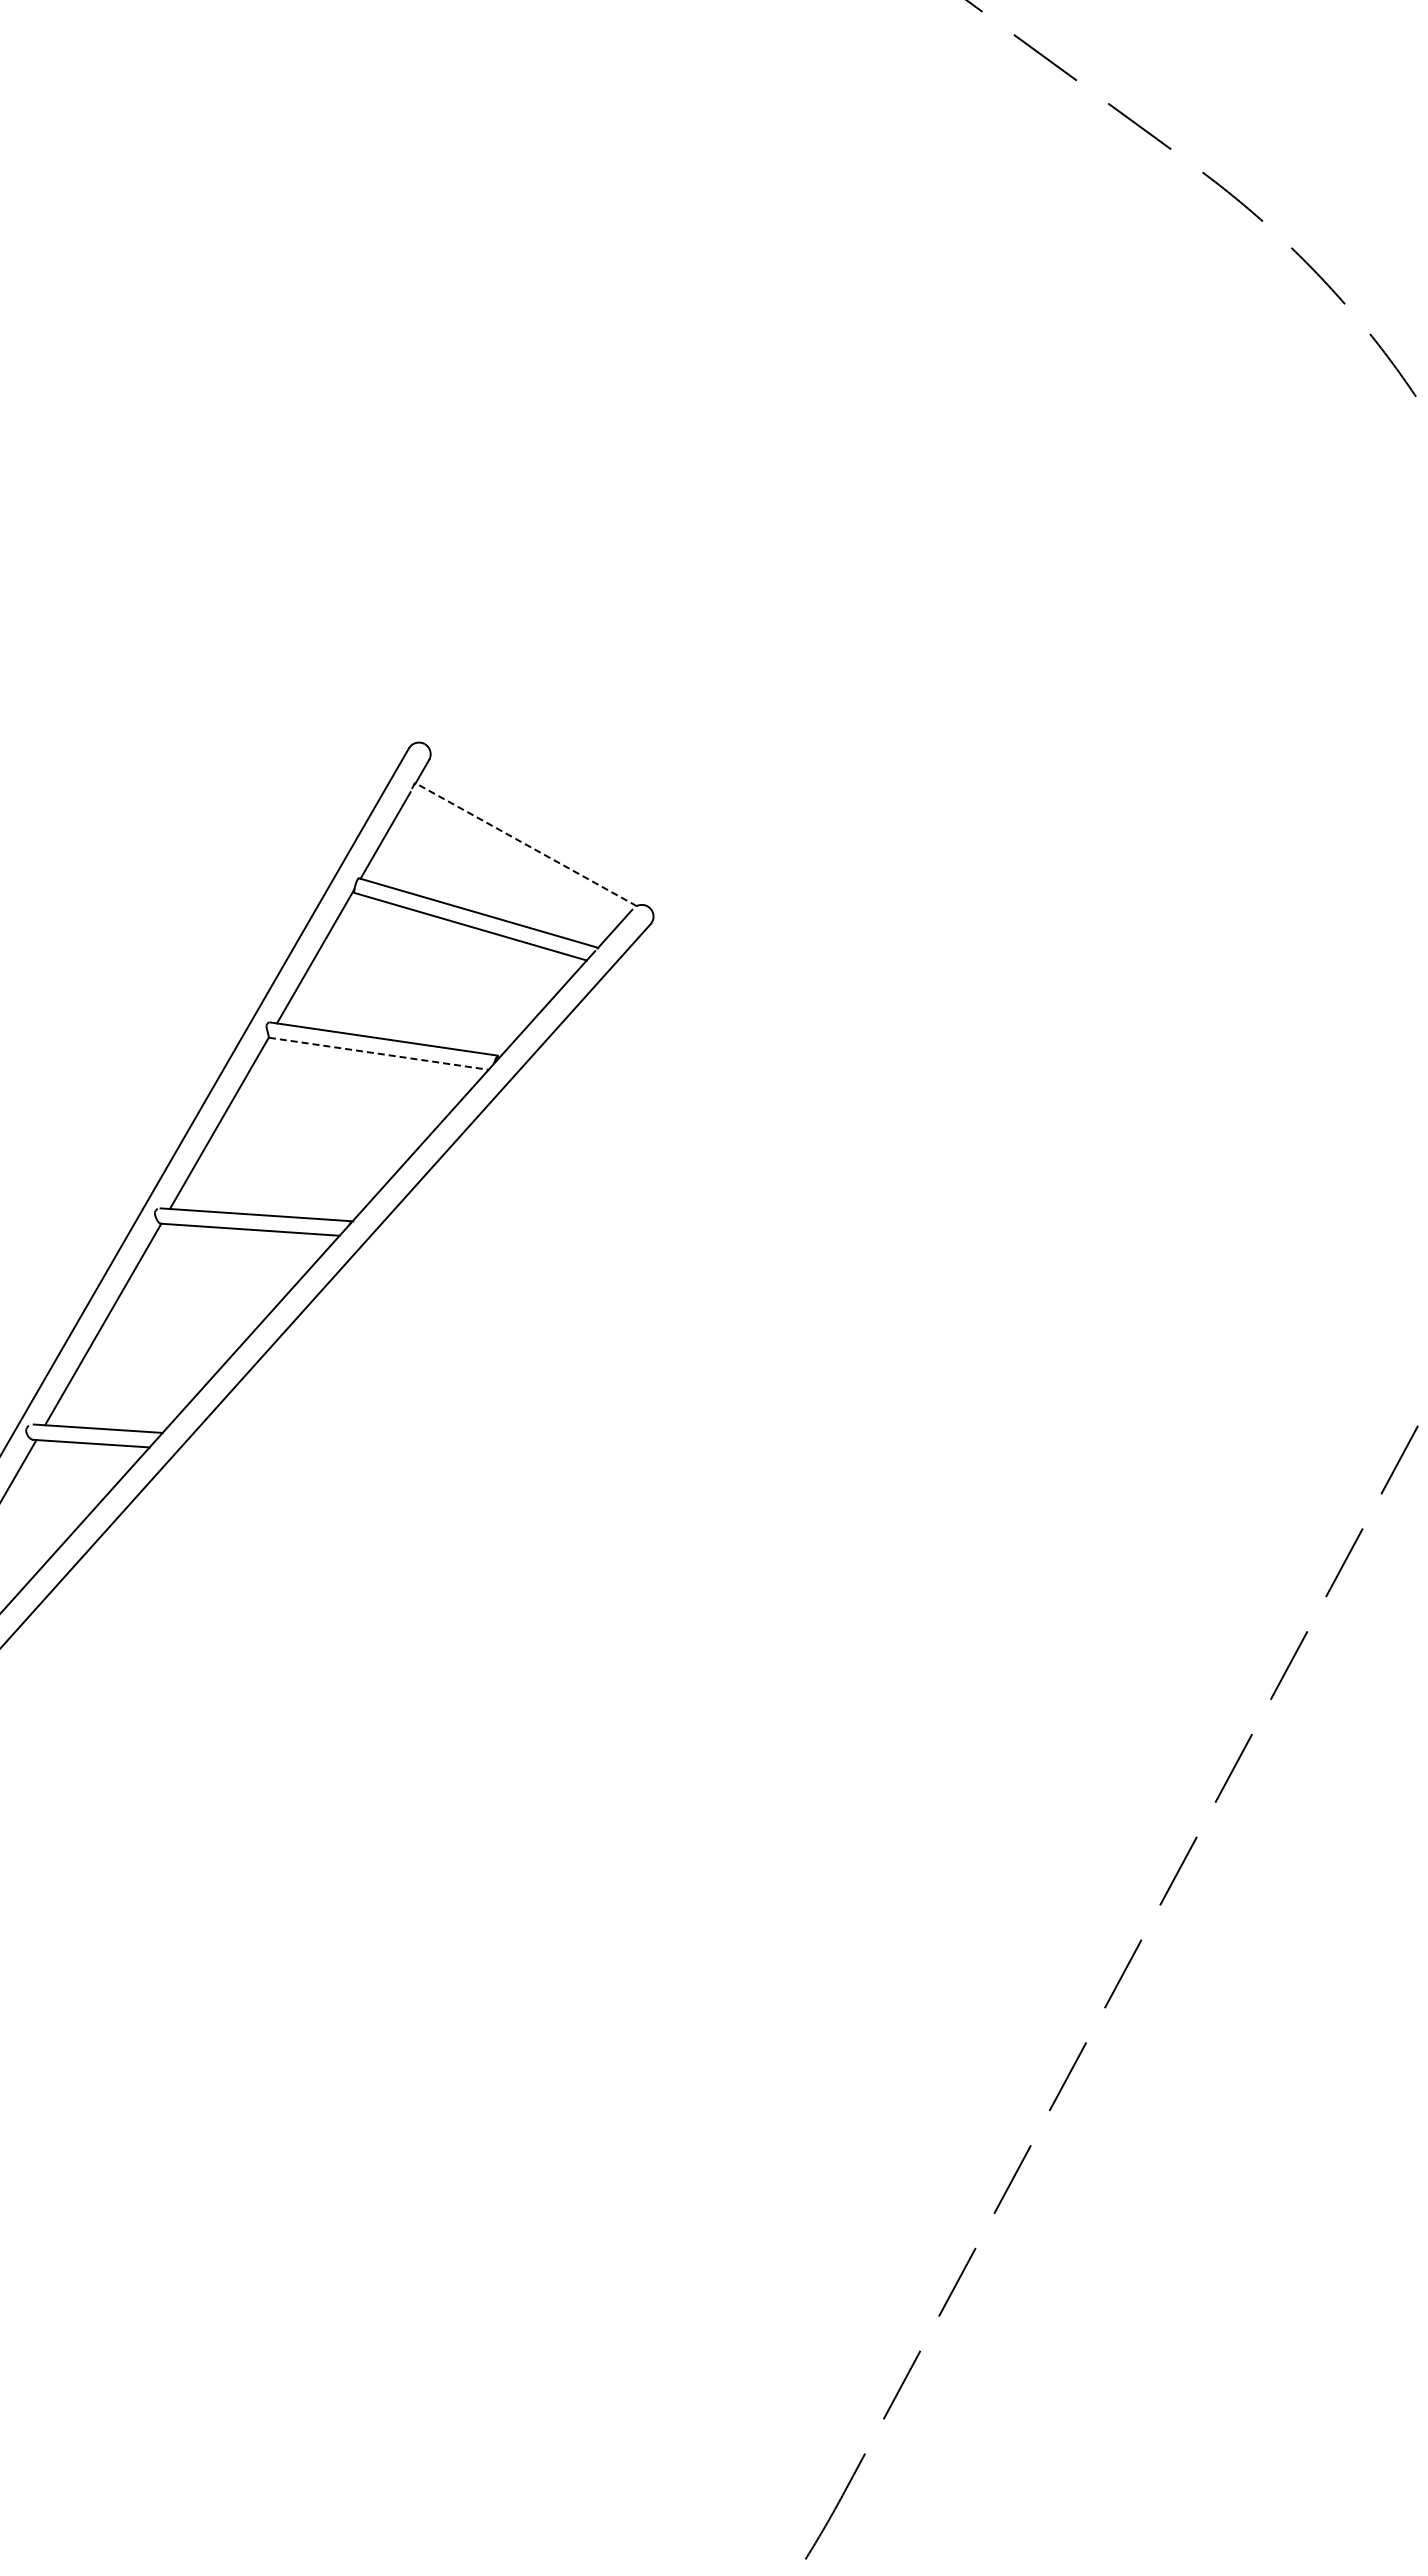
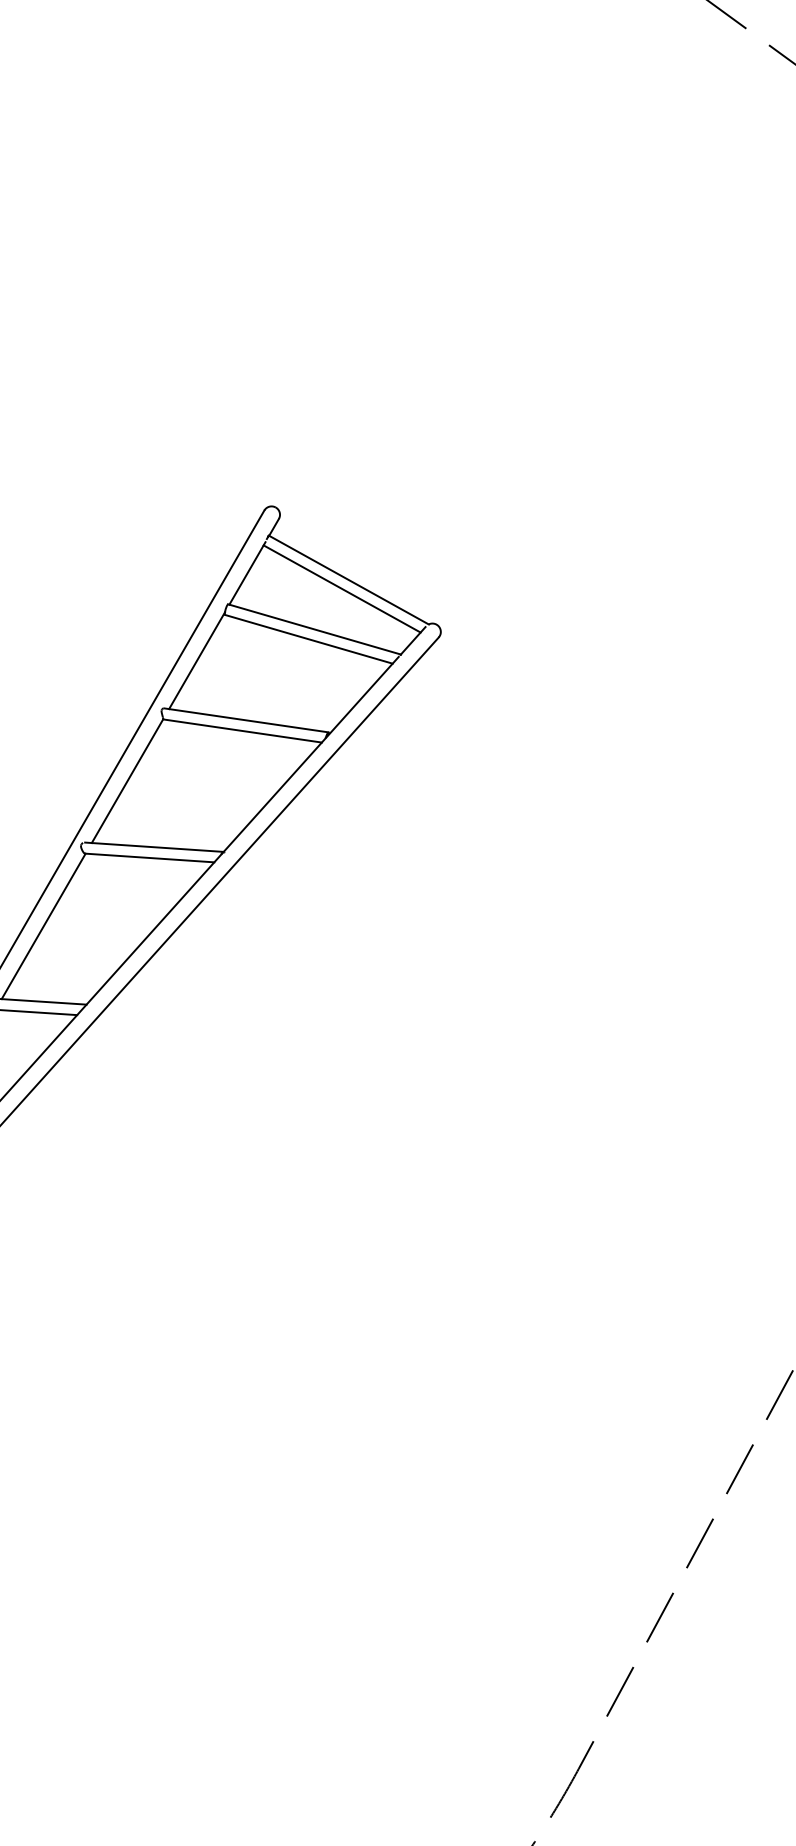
line: (525, 844) -> (348, 579), dashed -> solid
line: (516, 856) -> (341, 588), added
line: (379, 1053) -> (243, 730), dashed -> solid

